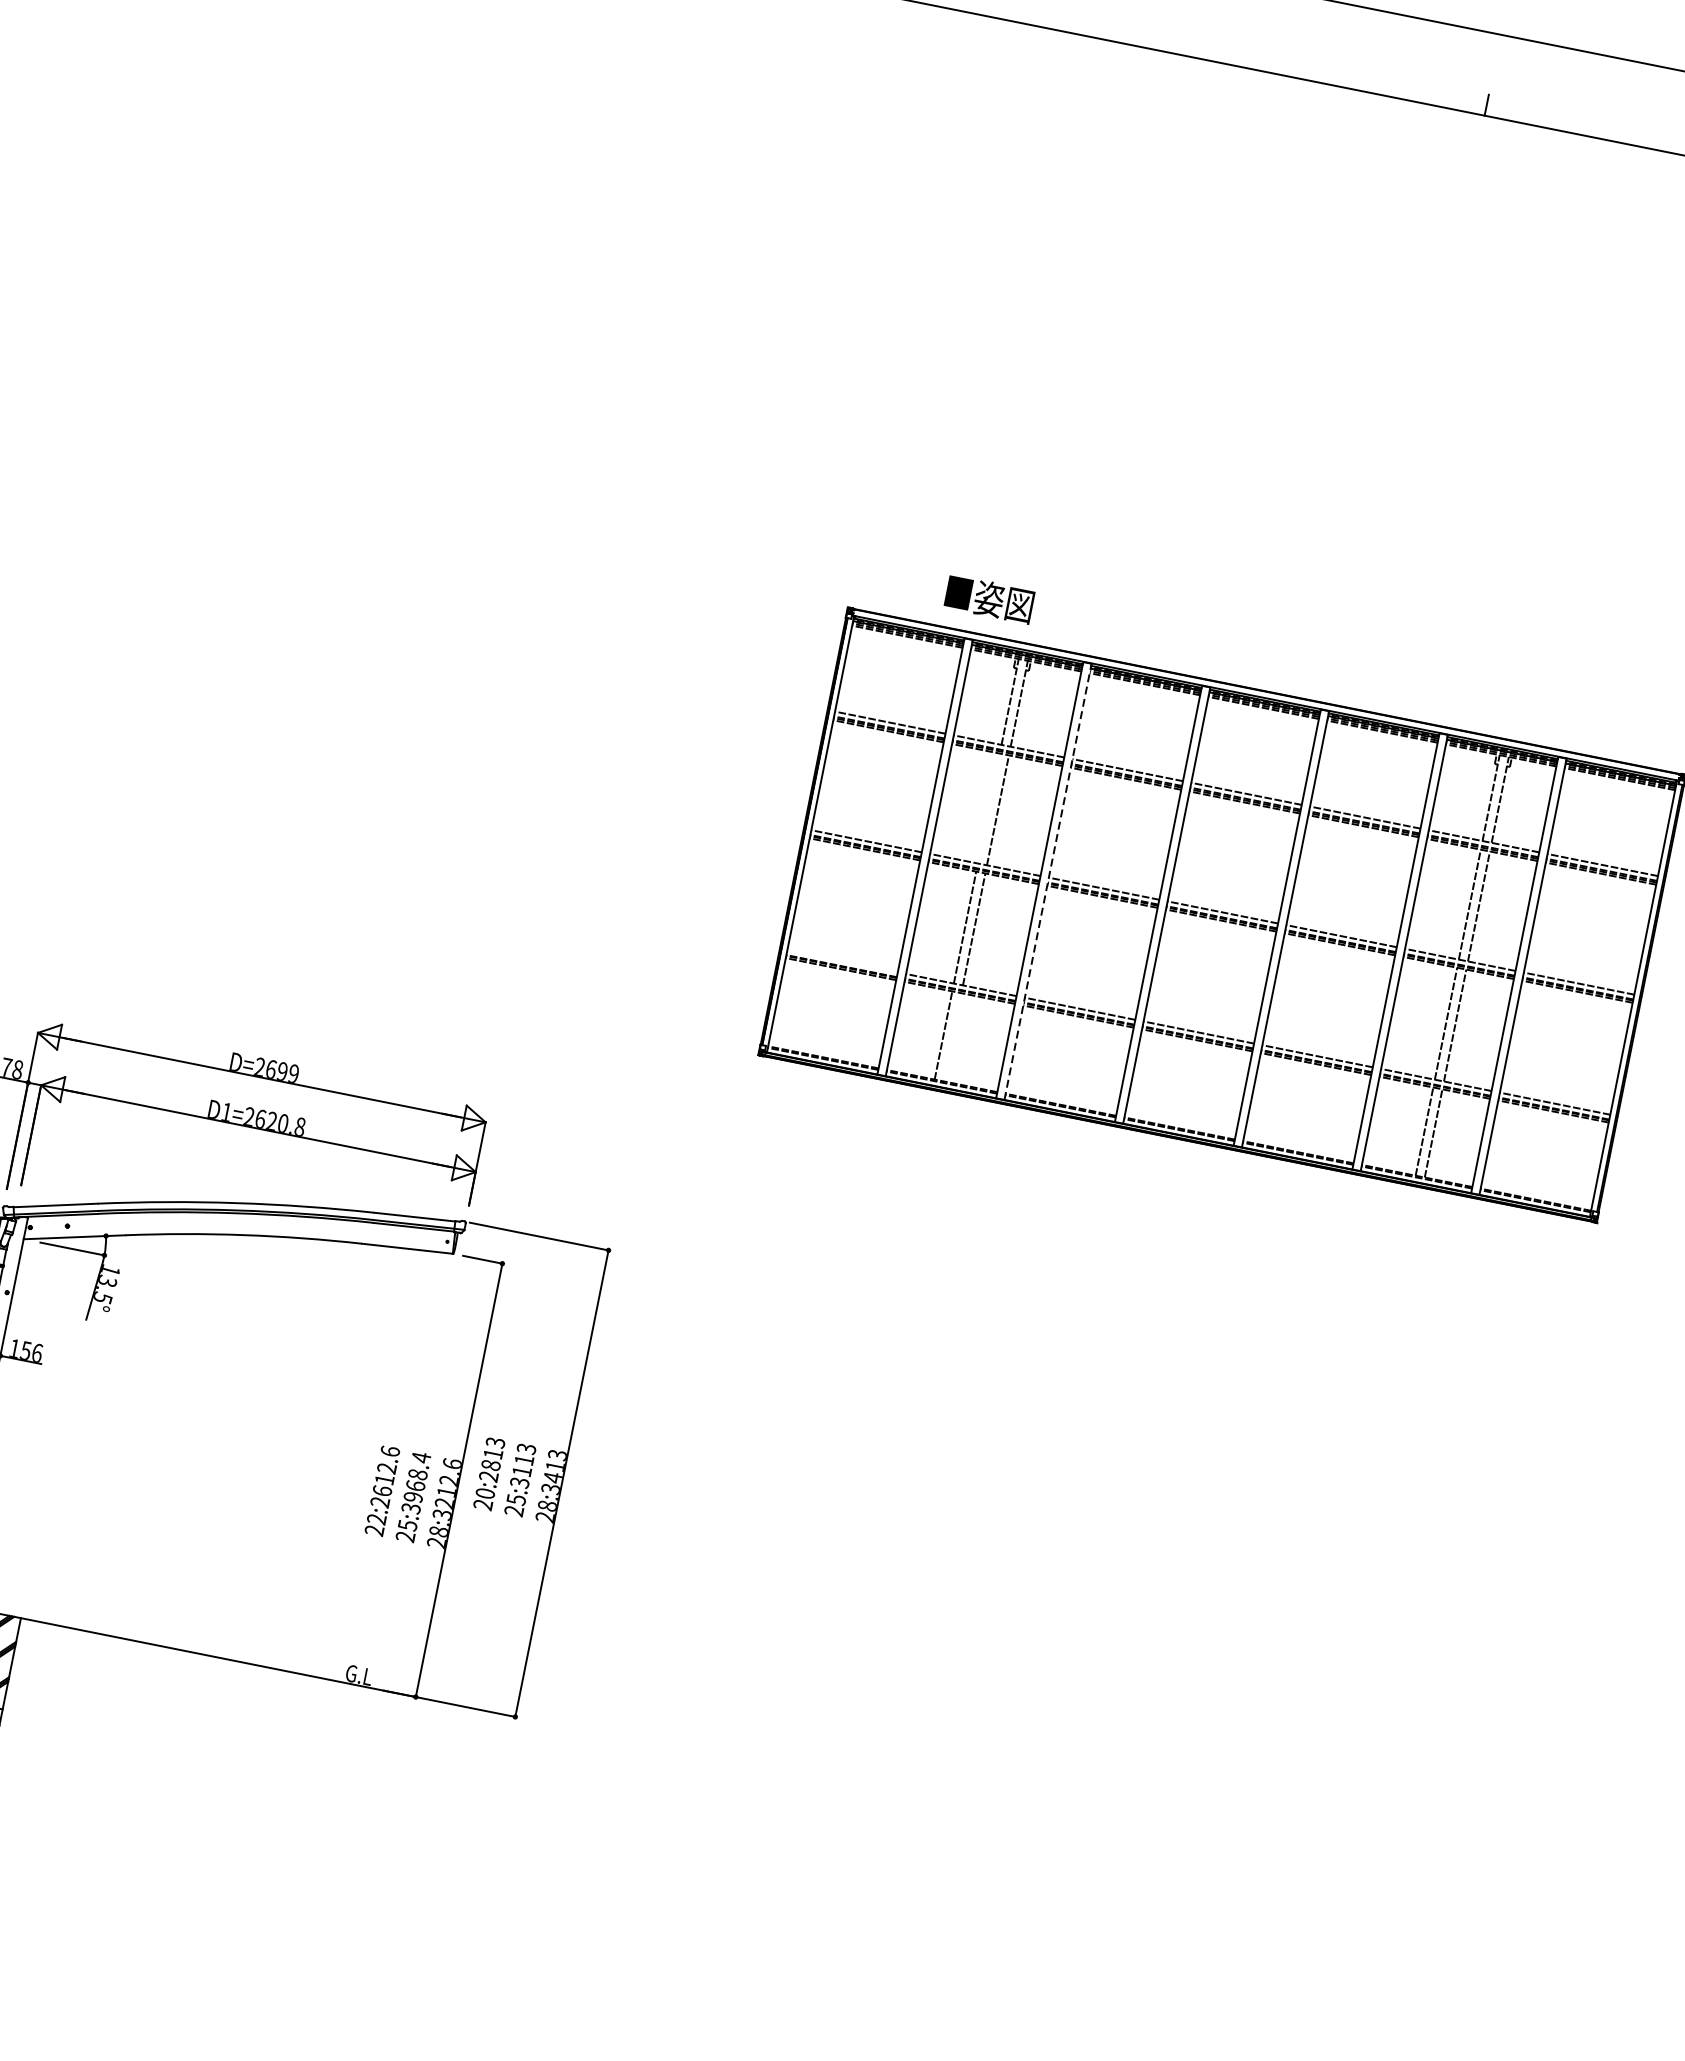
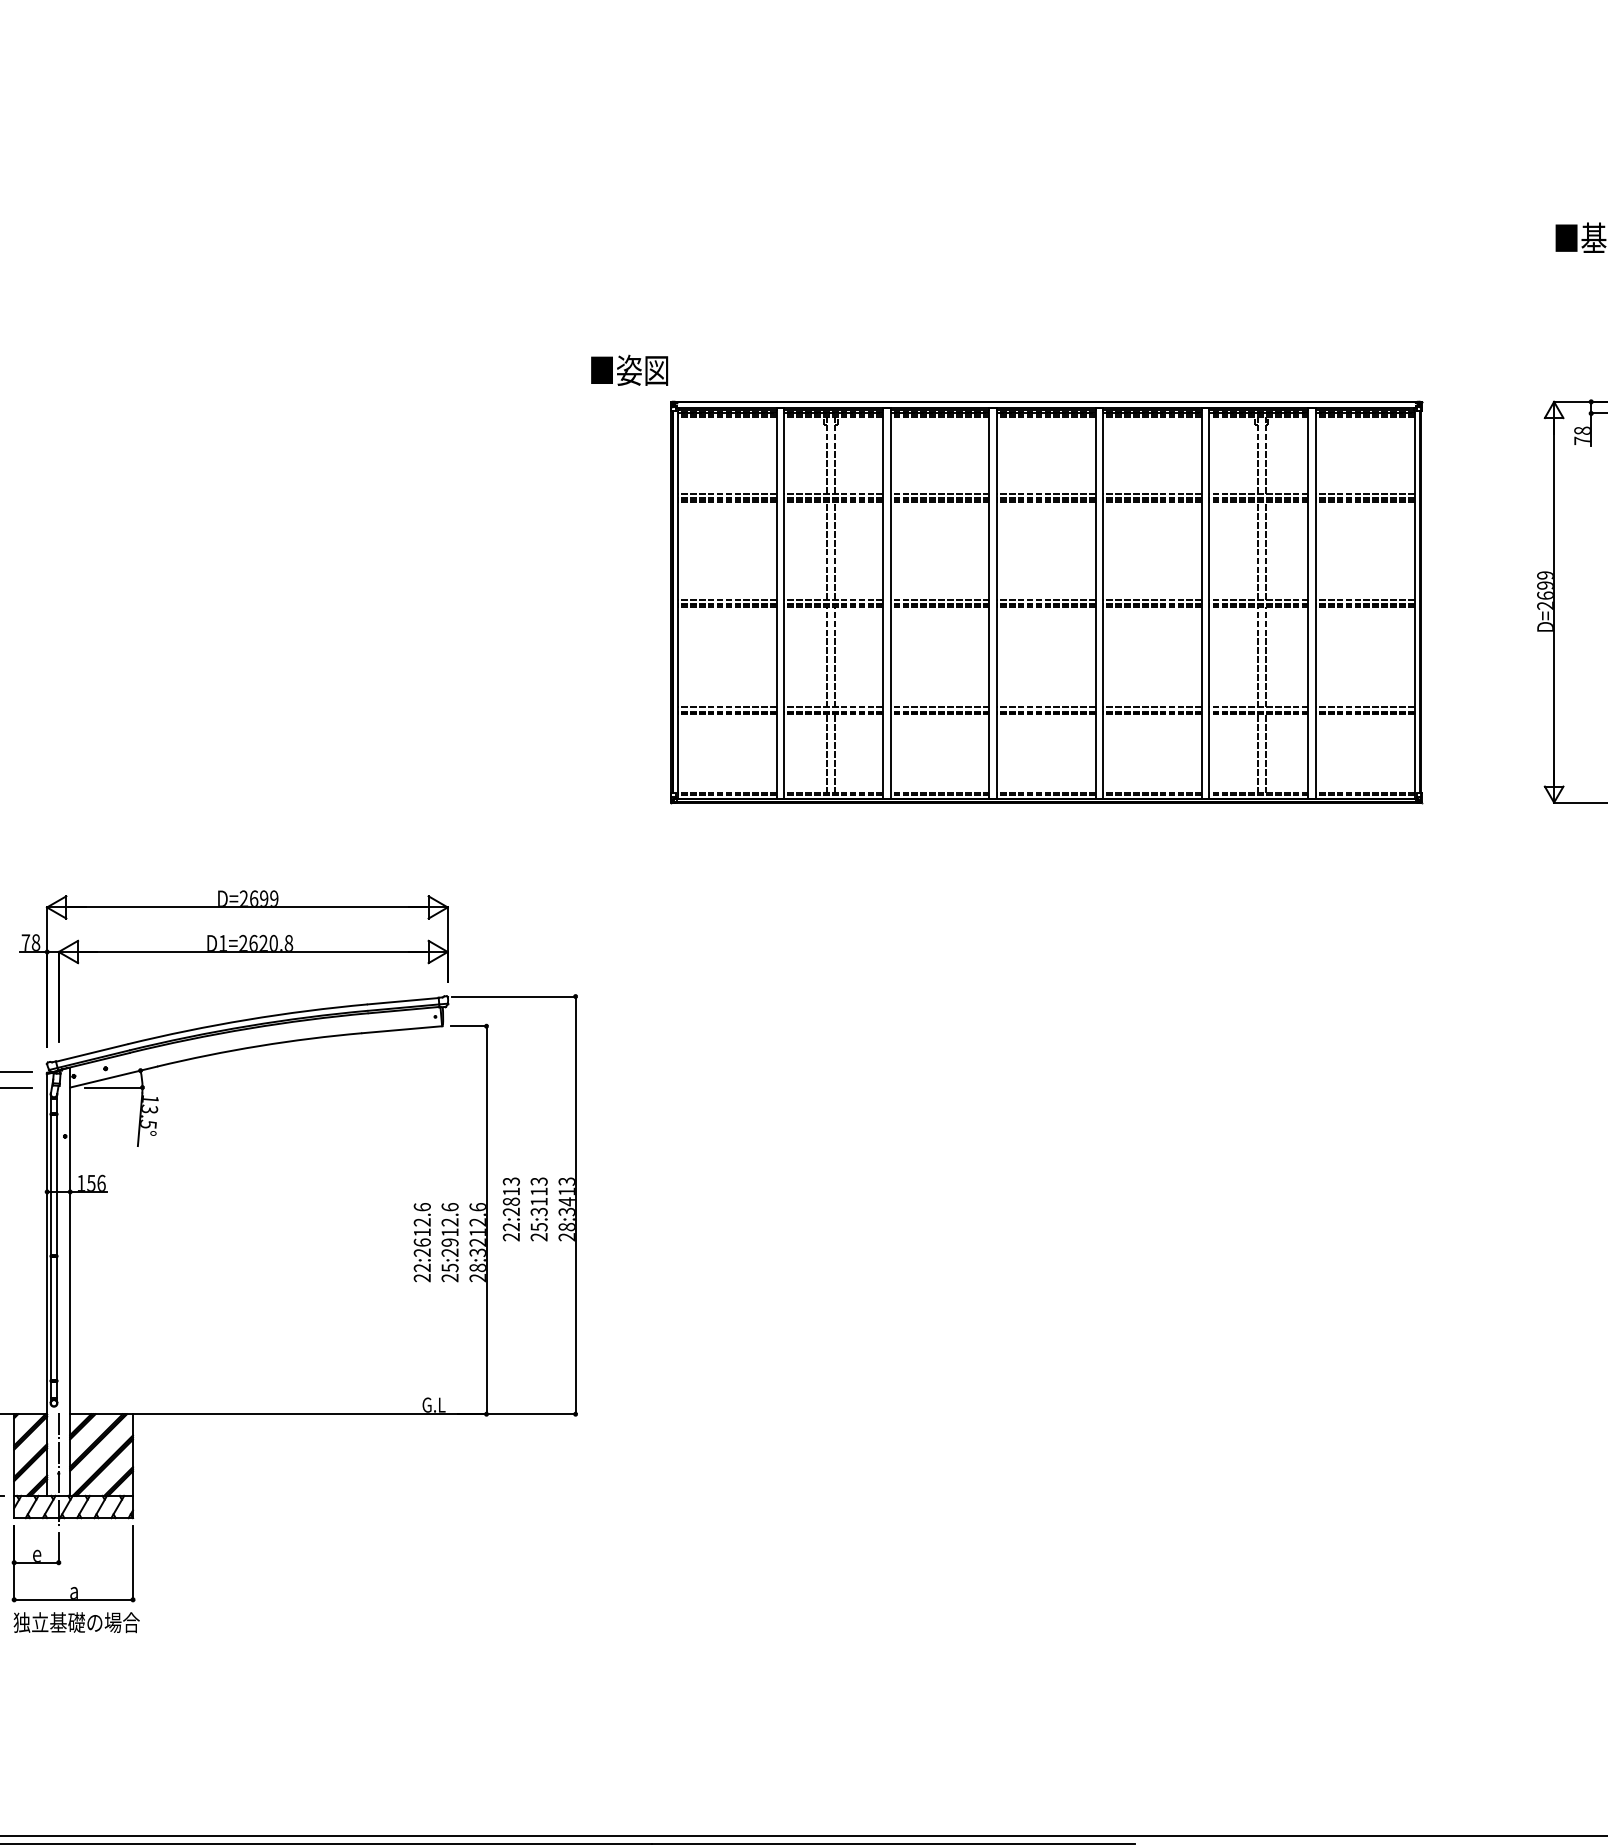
text: (989, 598) -> (629, 369), moved
line: (988, 808) -> (826, 550), added
line: (1048, 881) -> (890, 603), dashed -> solid
line: (841, 961) -> (726, 707), added
line: (953, 1036) -> (835, 753), added
text: (415, 1482) -> (449, 1229), 25:3968.4 -> 25:2912.6
text: (485, 1494) -> (511, 1227), 20:2813 -> 22:2813

